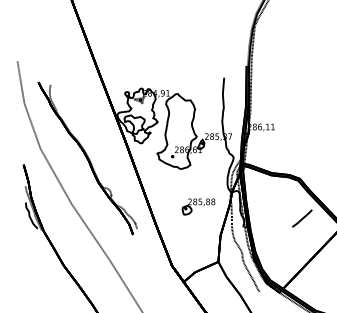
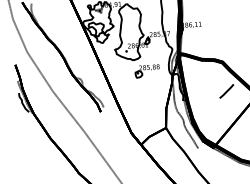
part: (198, 206) -> (147, 71), moved

